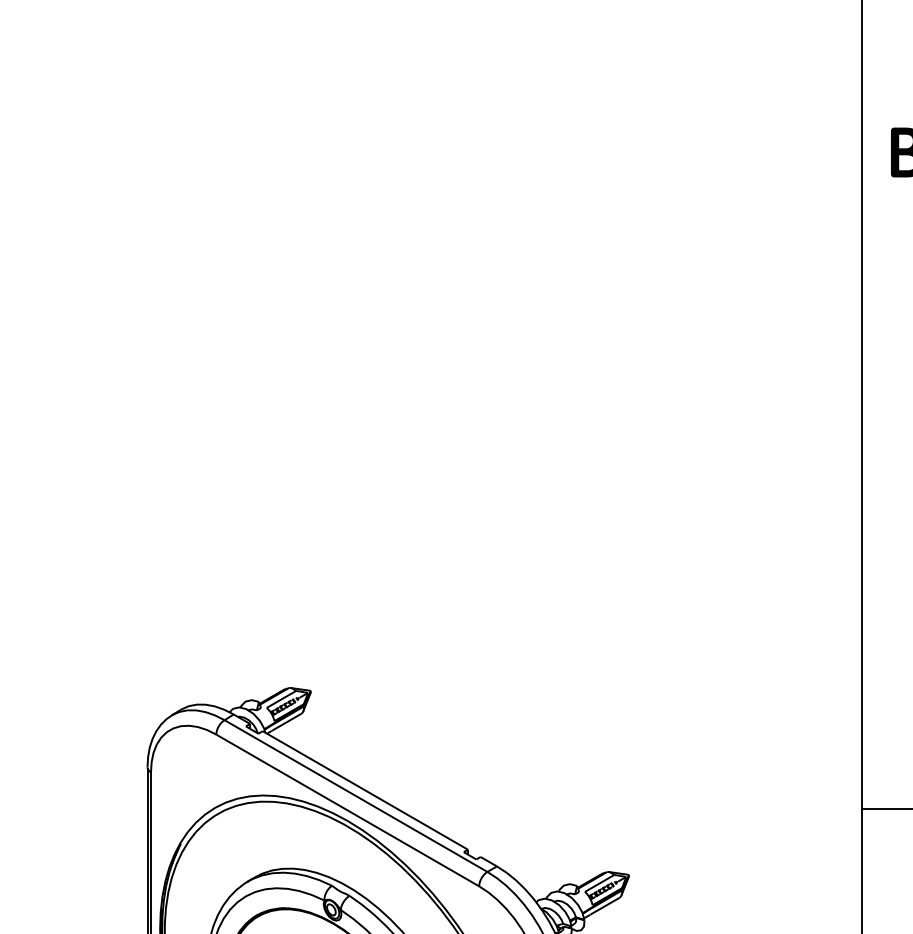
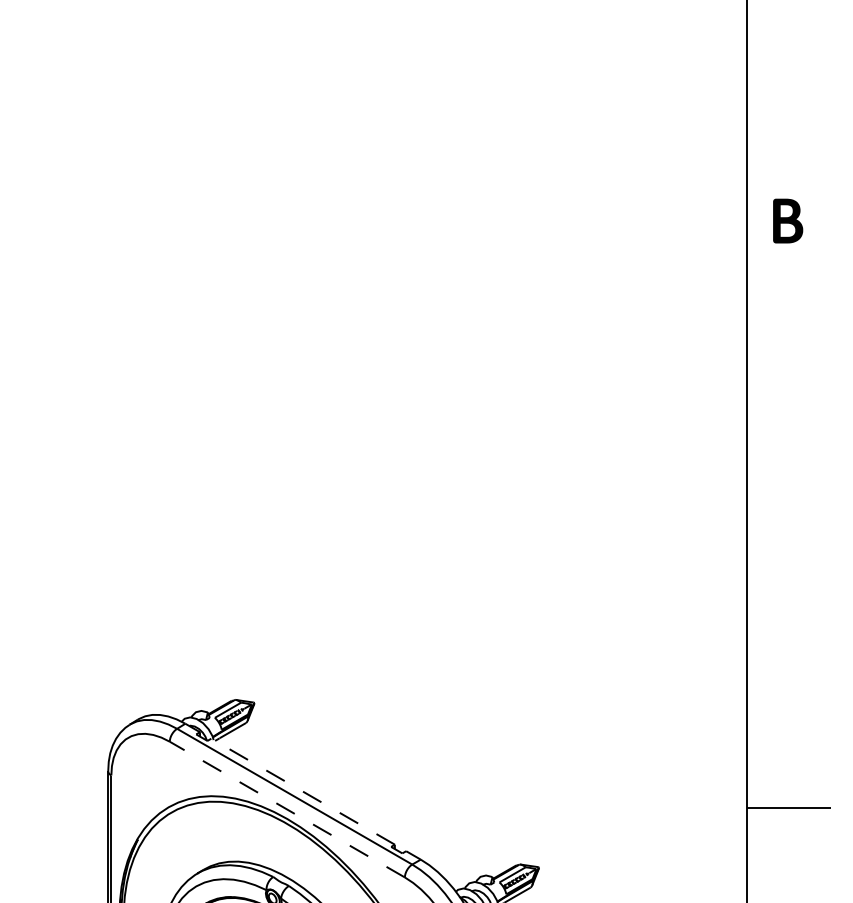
line: (365, 790) -> (303, 791), solid -> dashed
line: (347, 810) -> (287, 809), solid -> dashed

